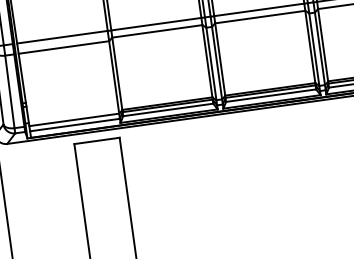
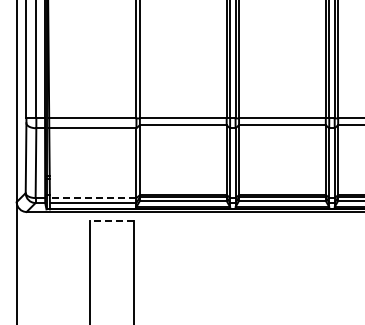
line: (73, 120) -> (92, 198), solid -> dashed
line: (96, 140) -> (111, 220), solid -> dashed

